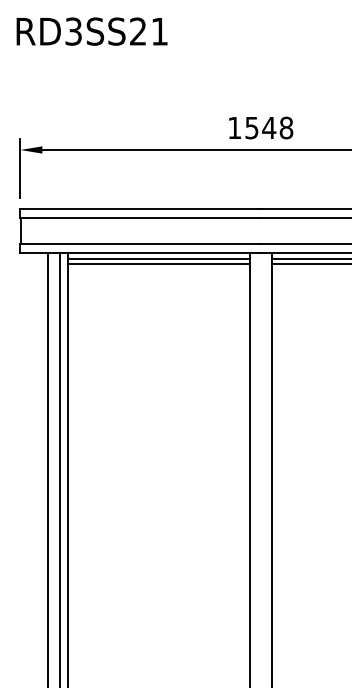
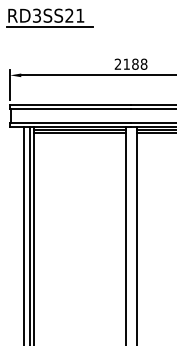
line: (98, 54) -> (49, 27), added
text: (251, 126) -> (126, 63), 1548 -> 2188

